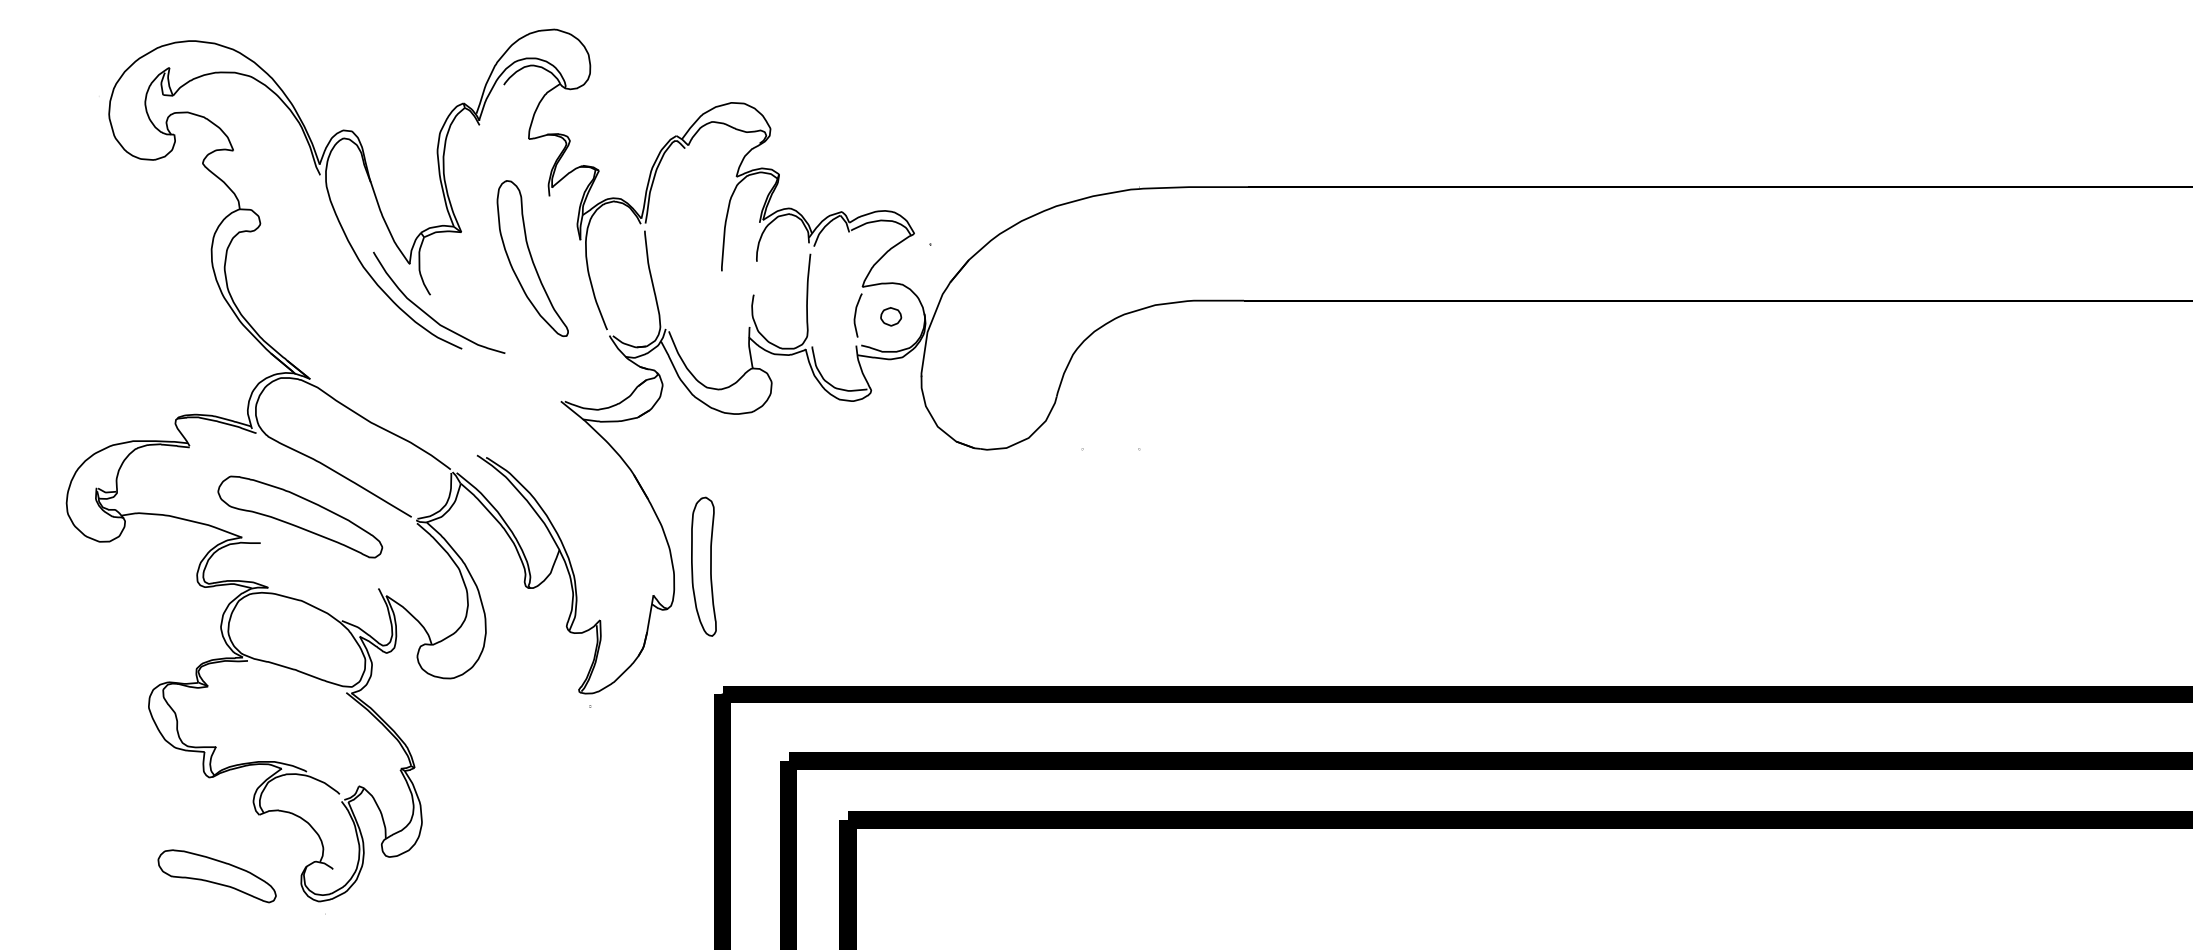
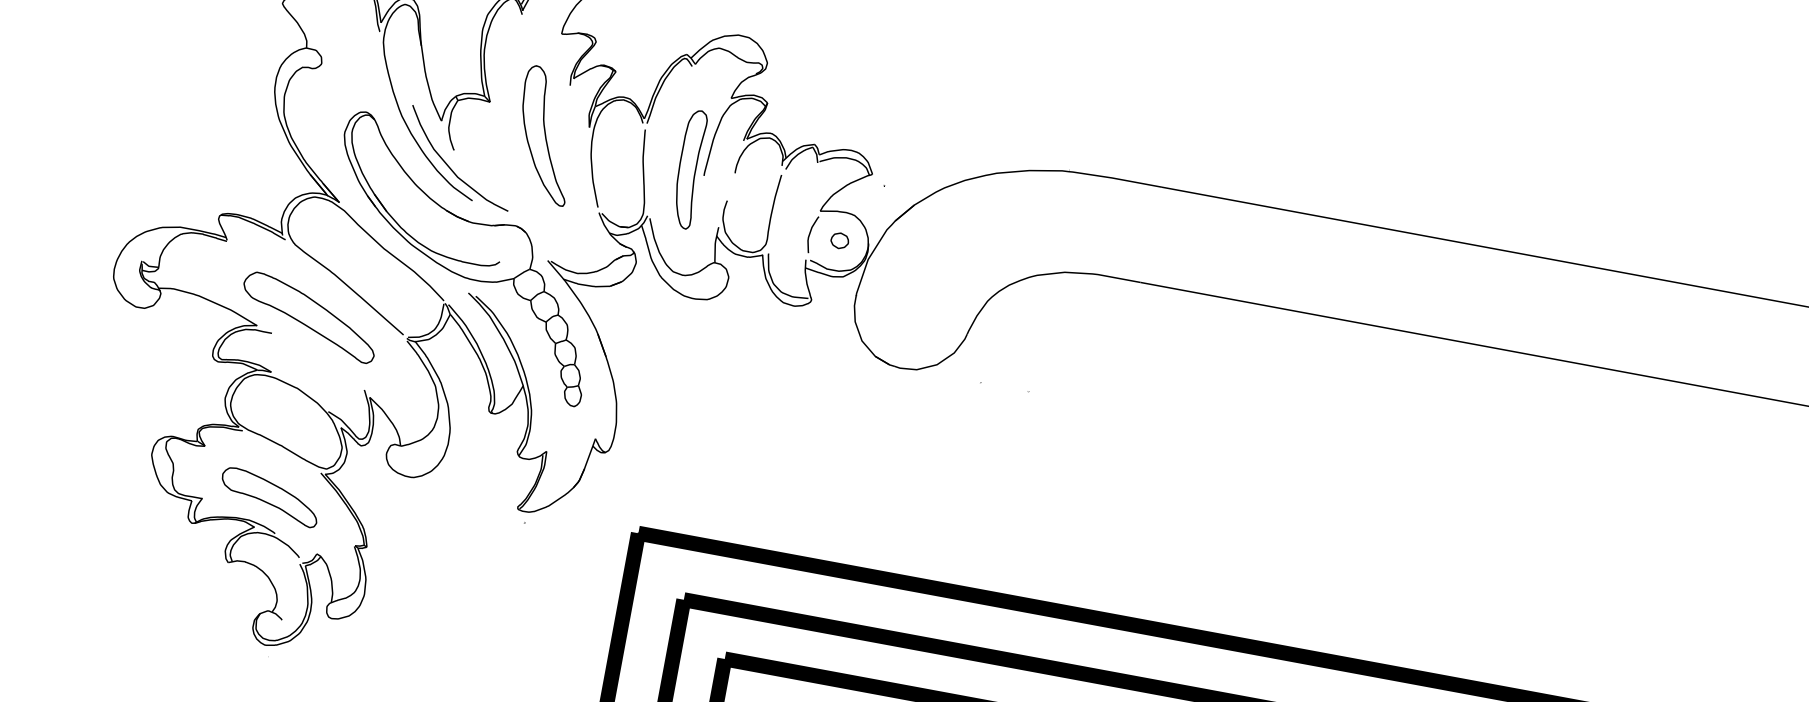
part: (464, 416) -> (463, 258), added
part: (703, 566) -> (689, 168), moved
part: (216, 876) -> (269, 497), moved

